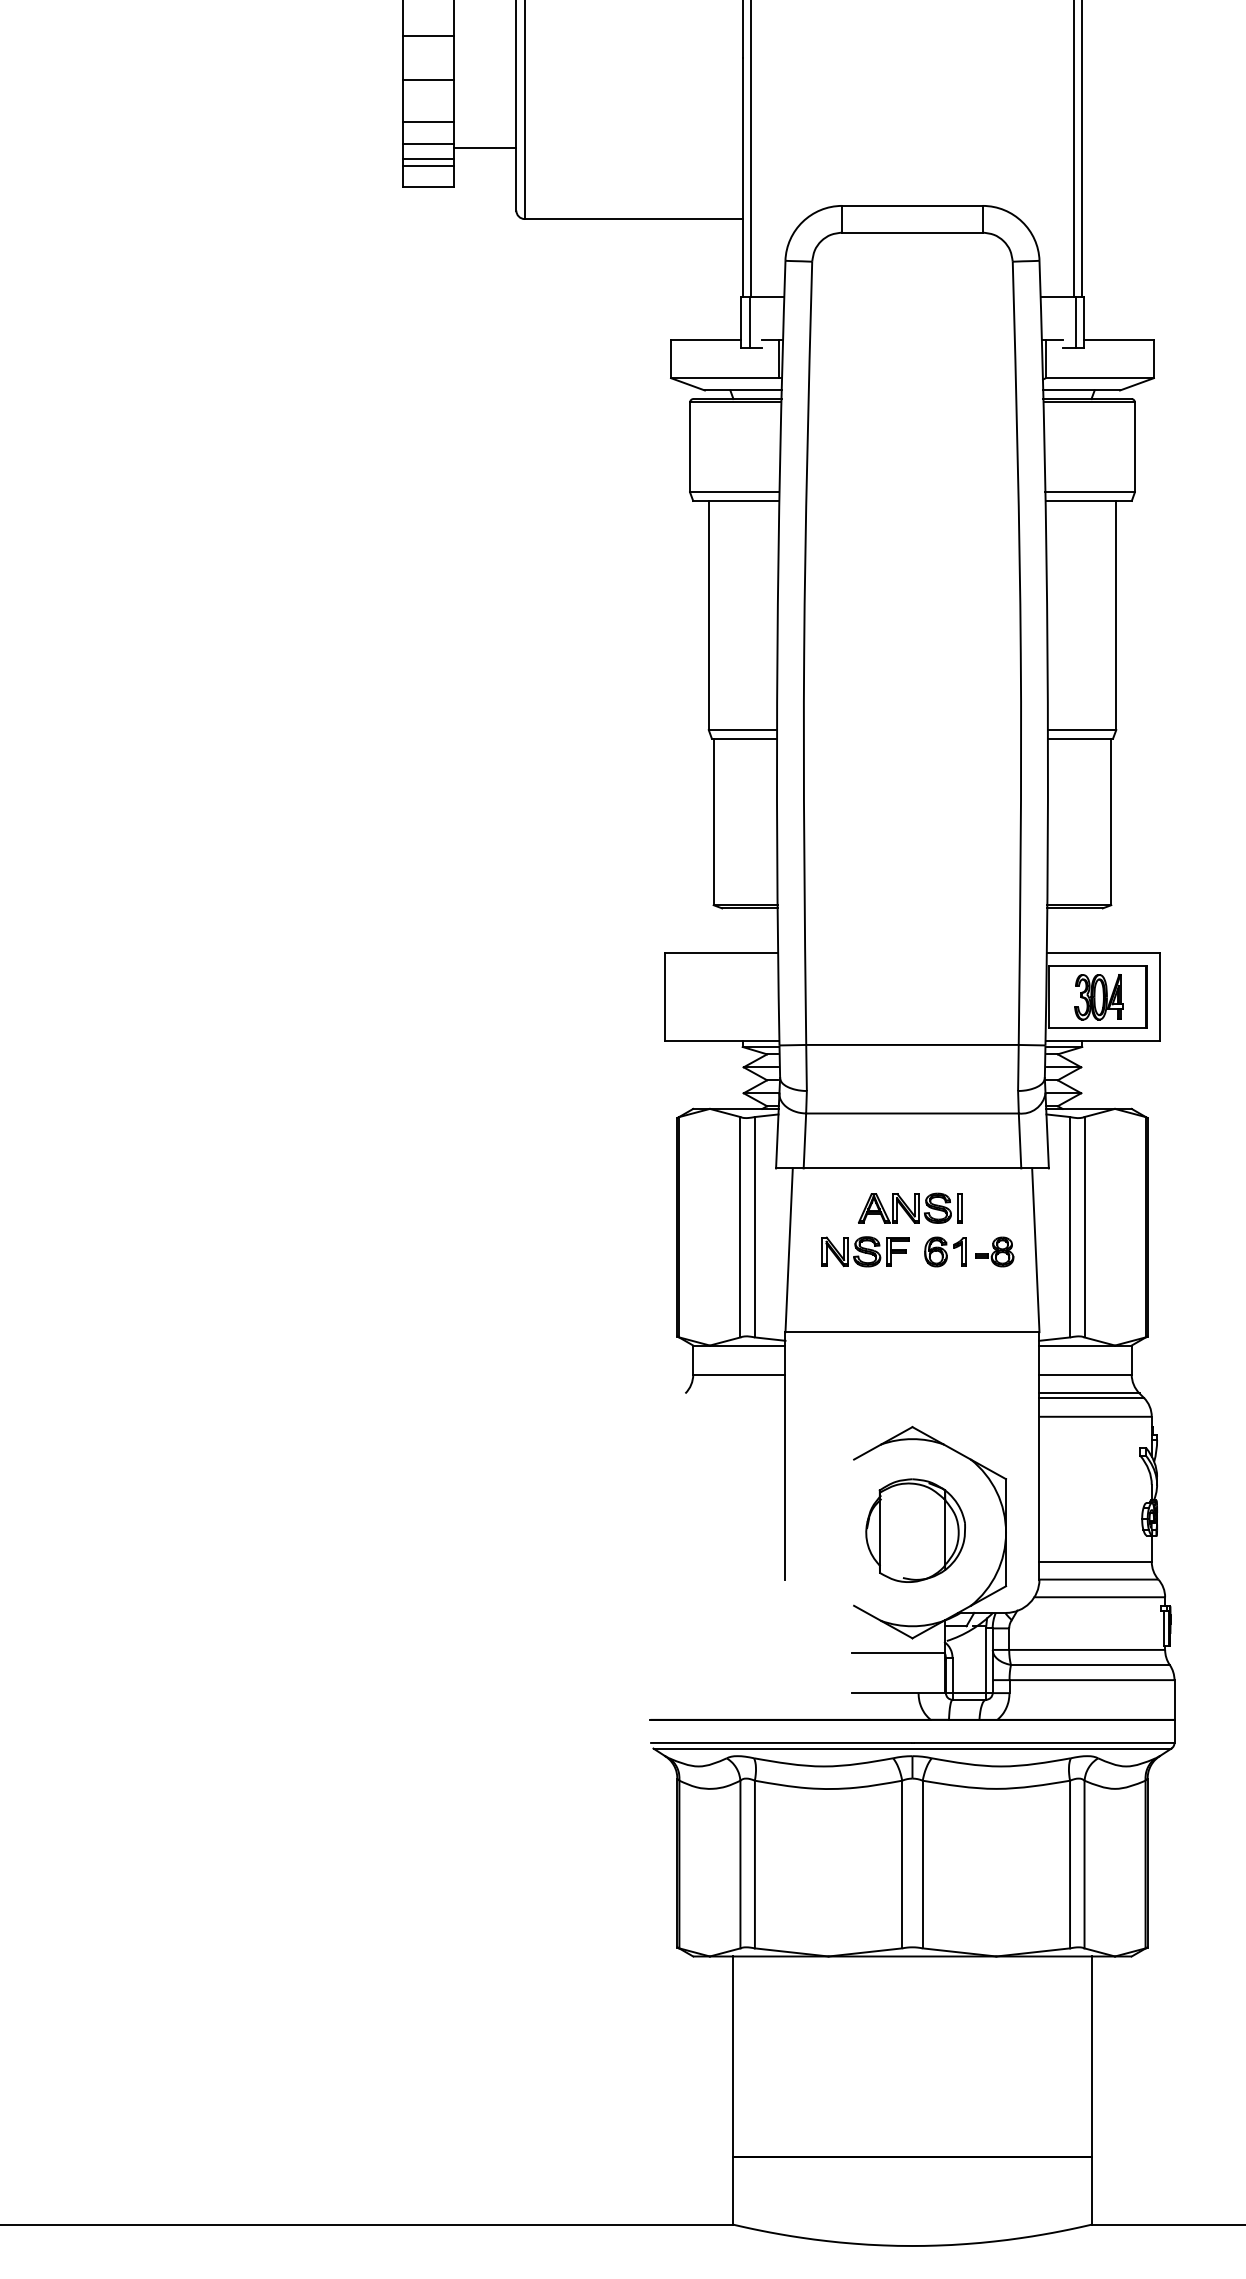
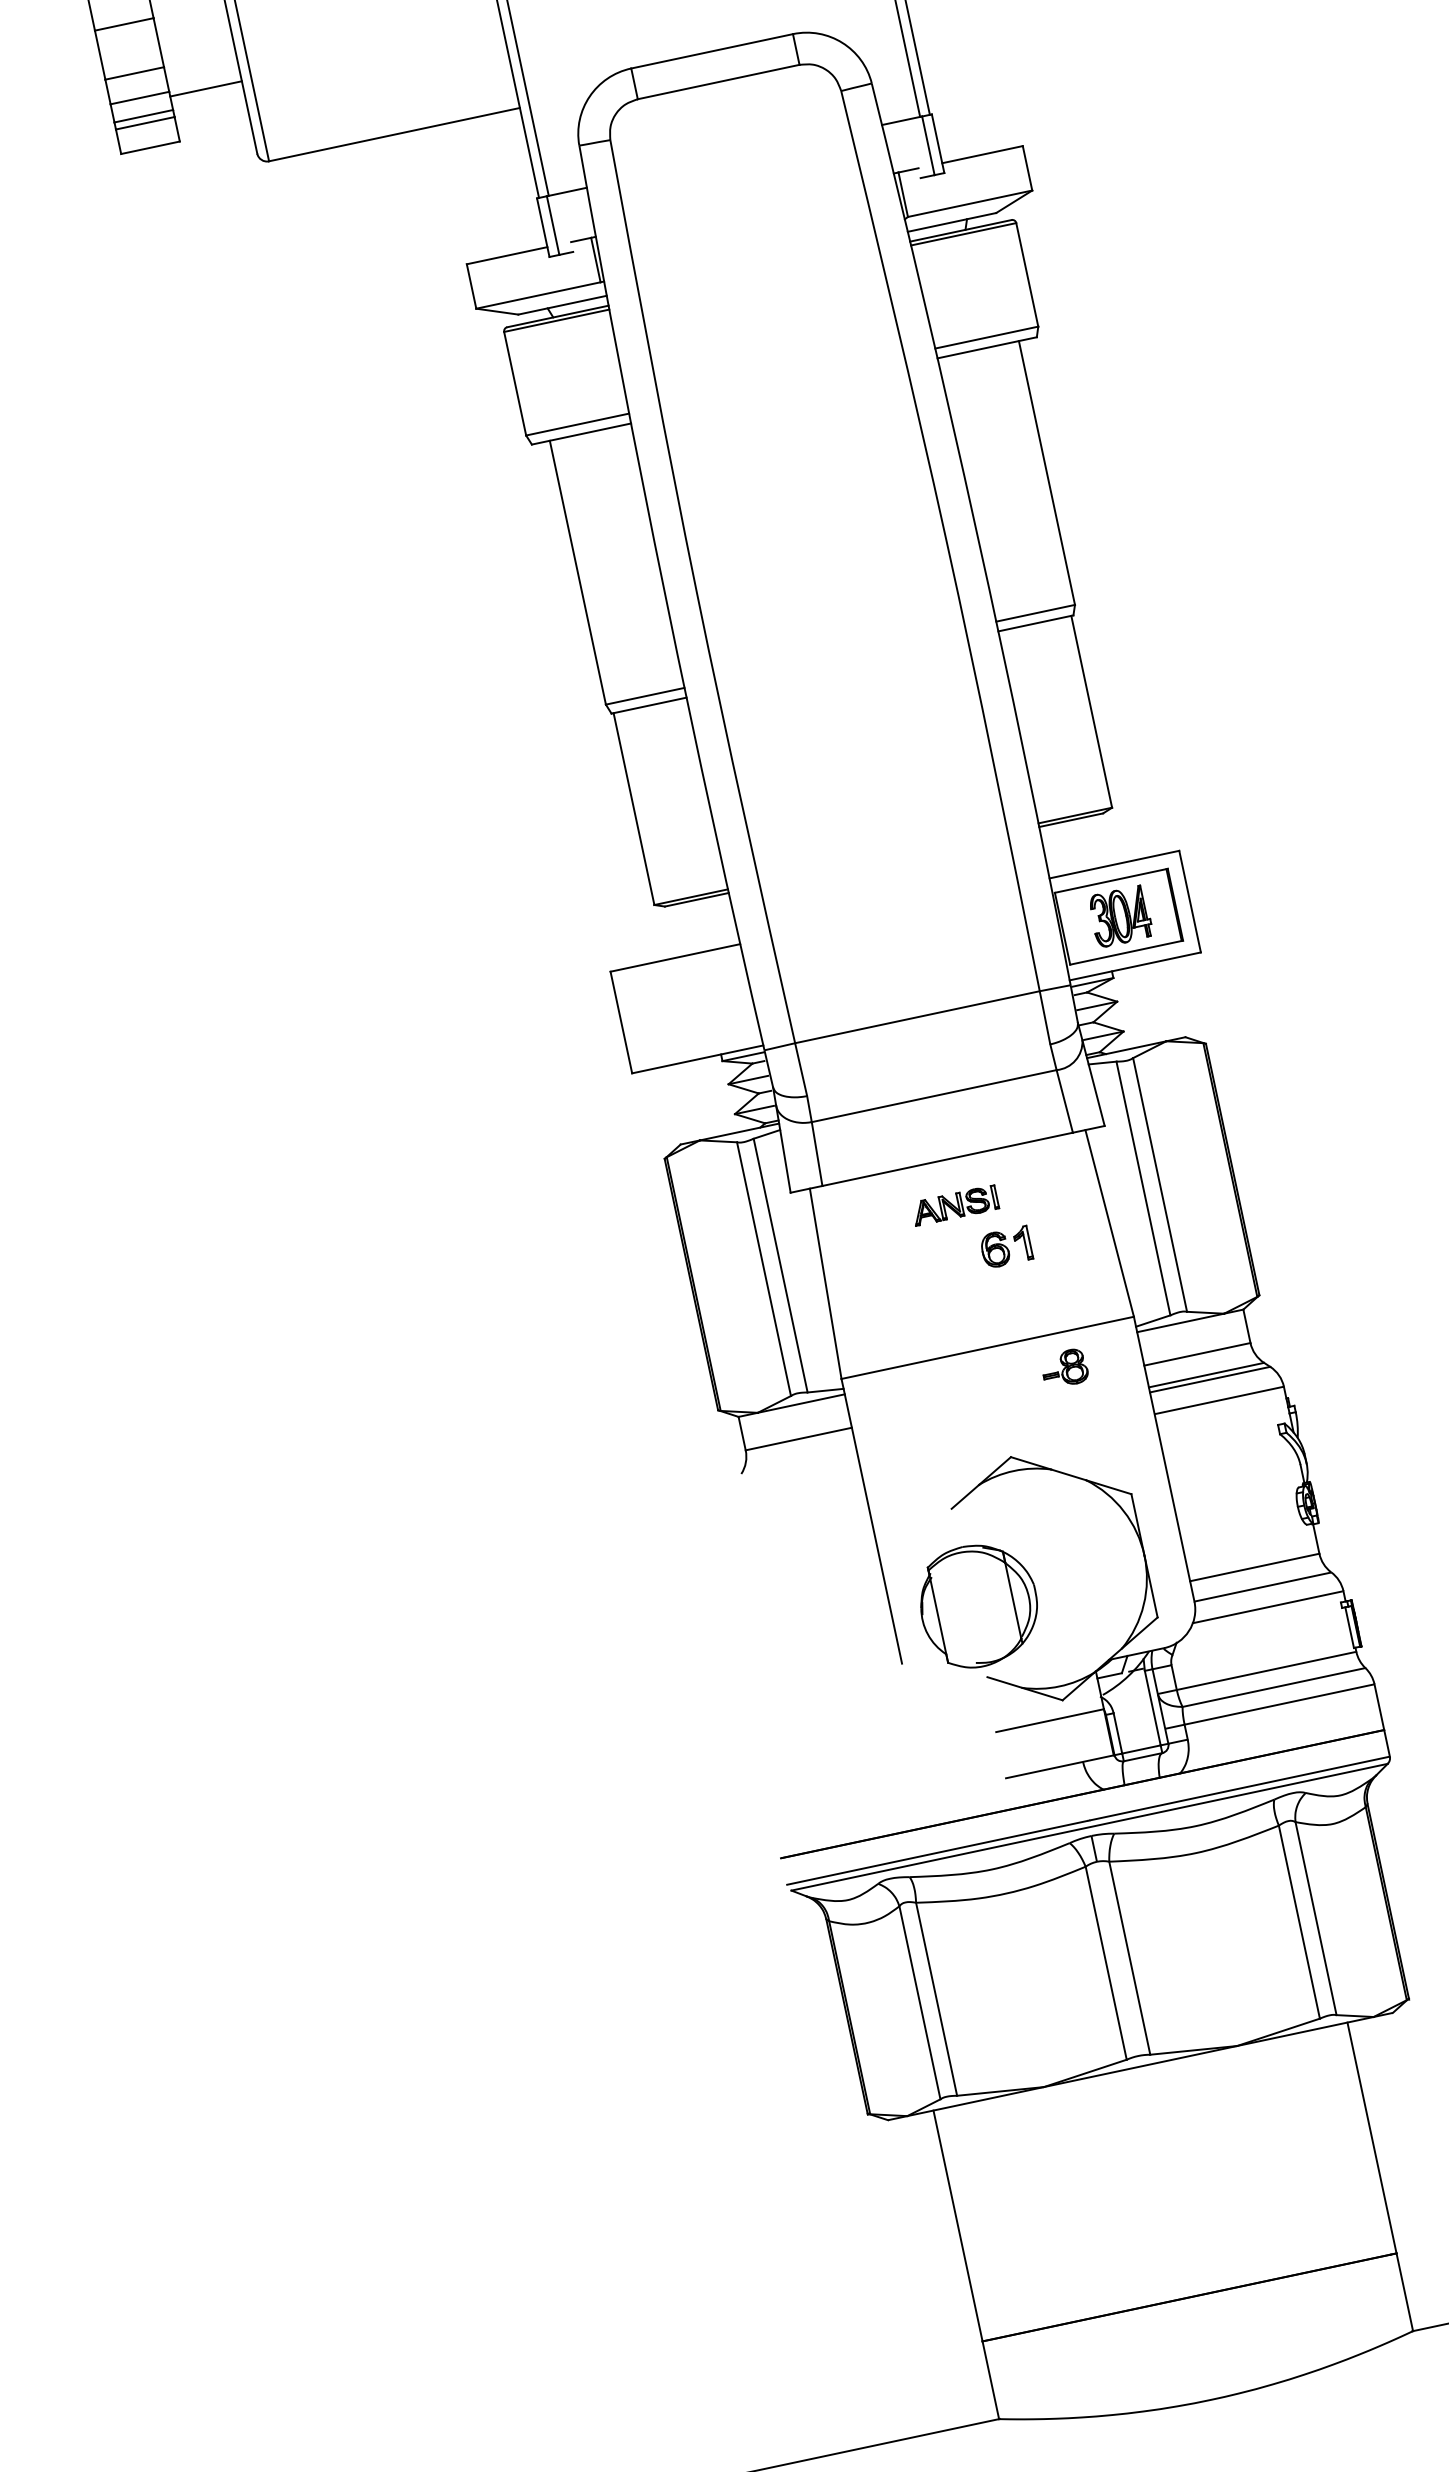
part: (910, 1207) -> (954, 1204), size x0.7
part: (865, 1251) -> (913, 1266), removed
part: (994, 1251) -> (1064, 1368), moved
part: (915, 1530) -> (978, 1605), moved

